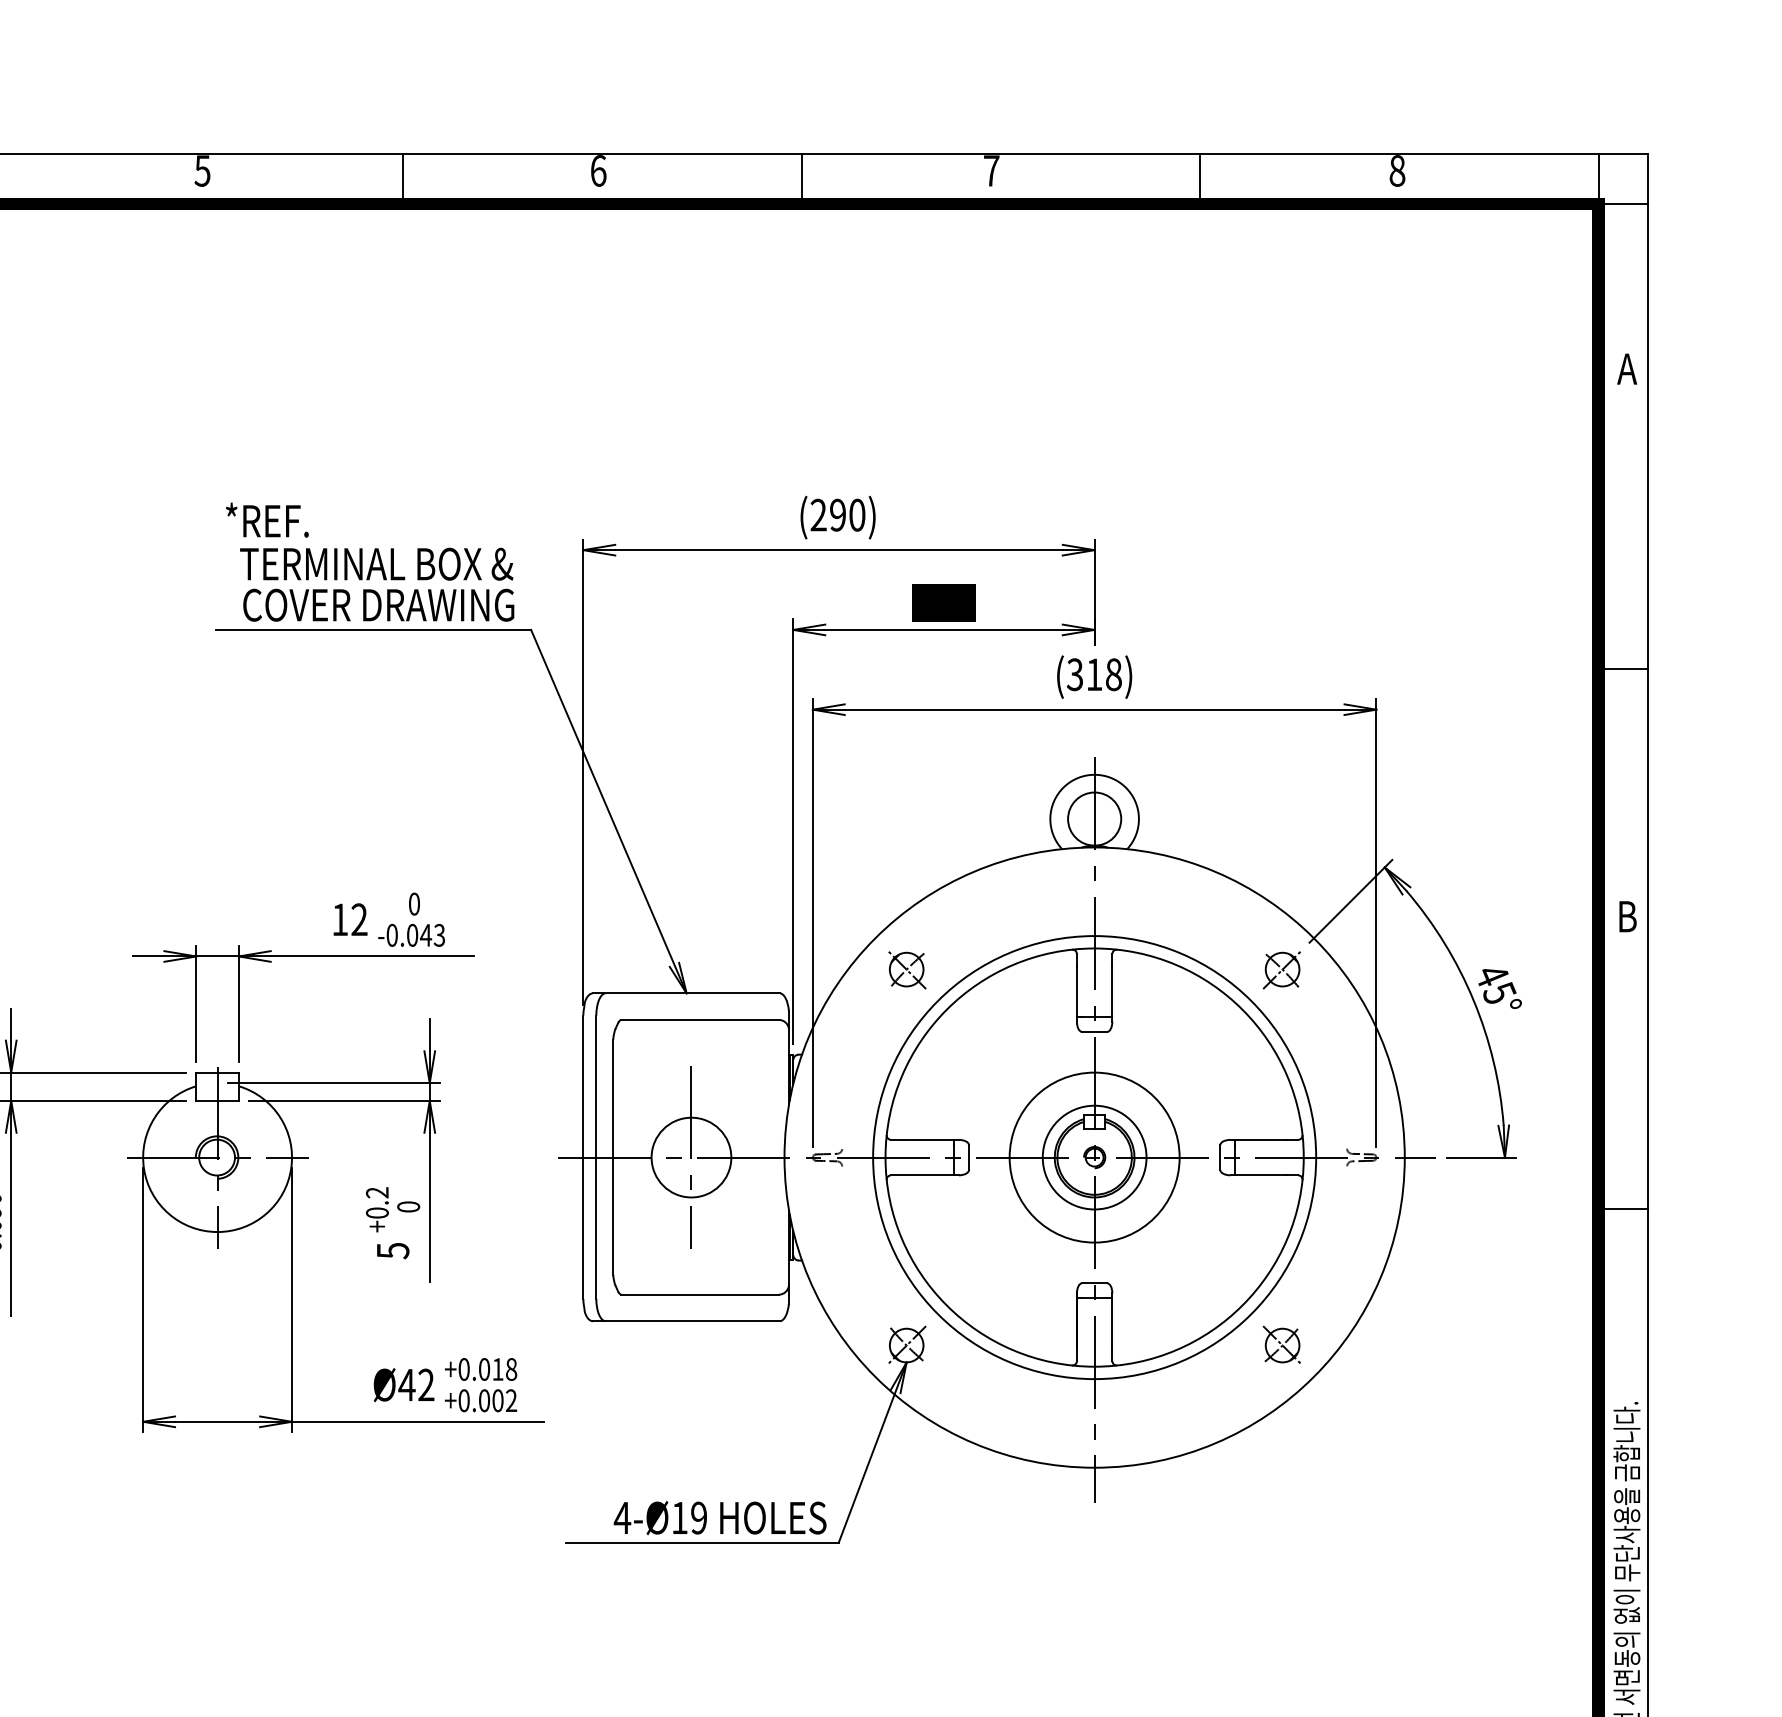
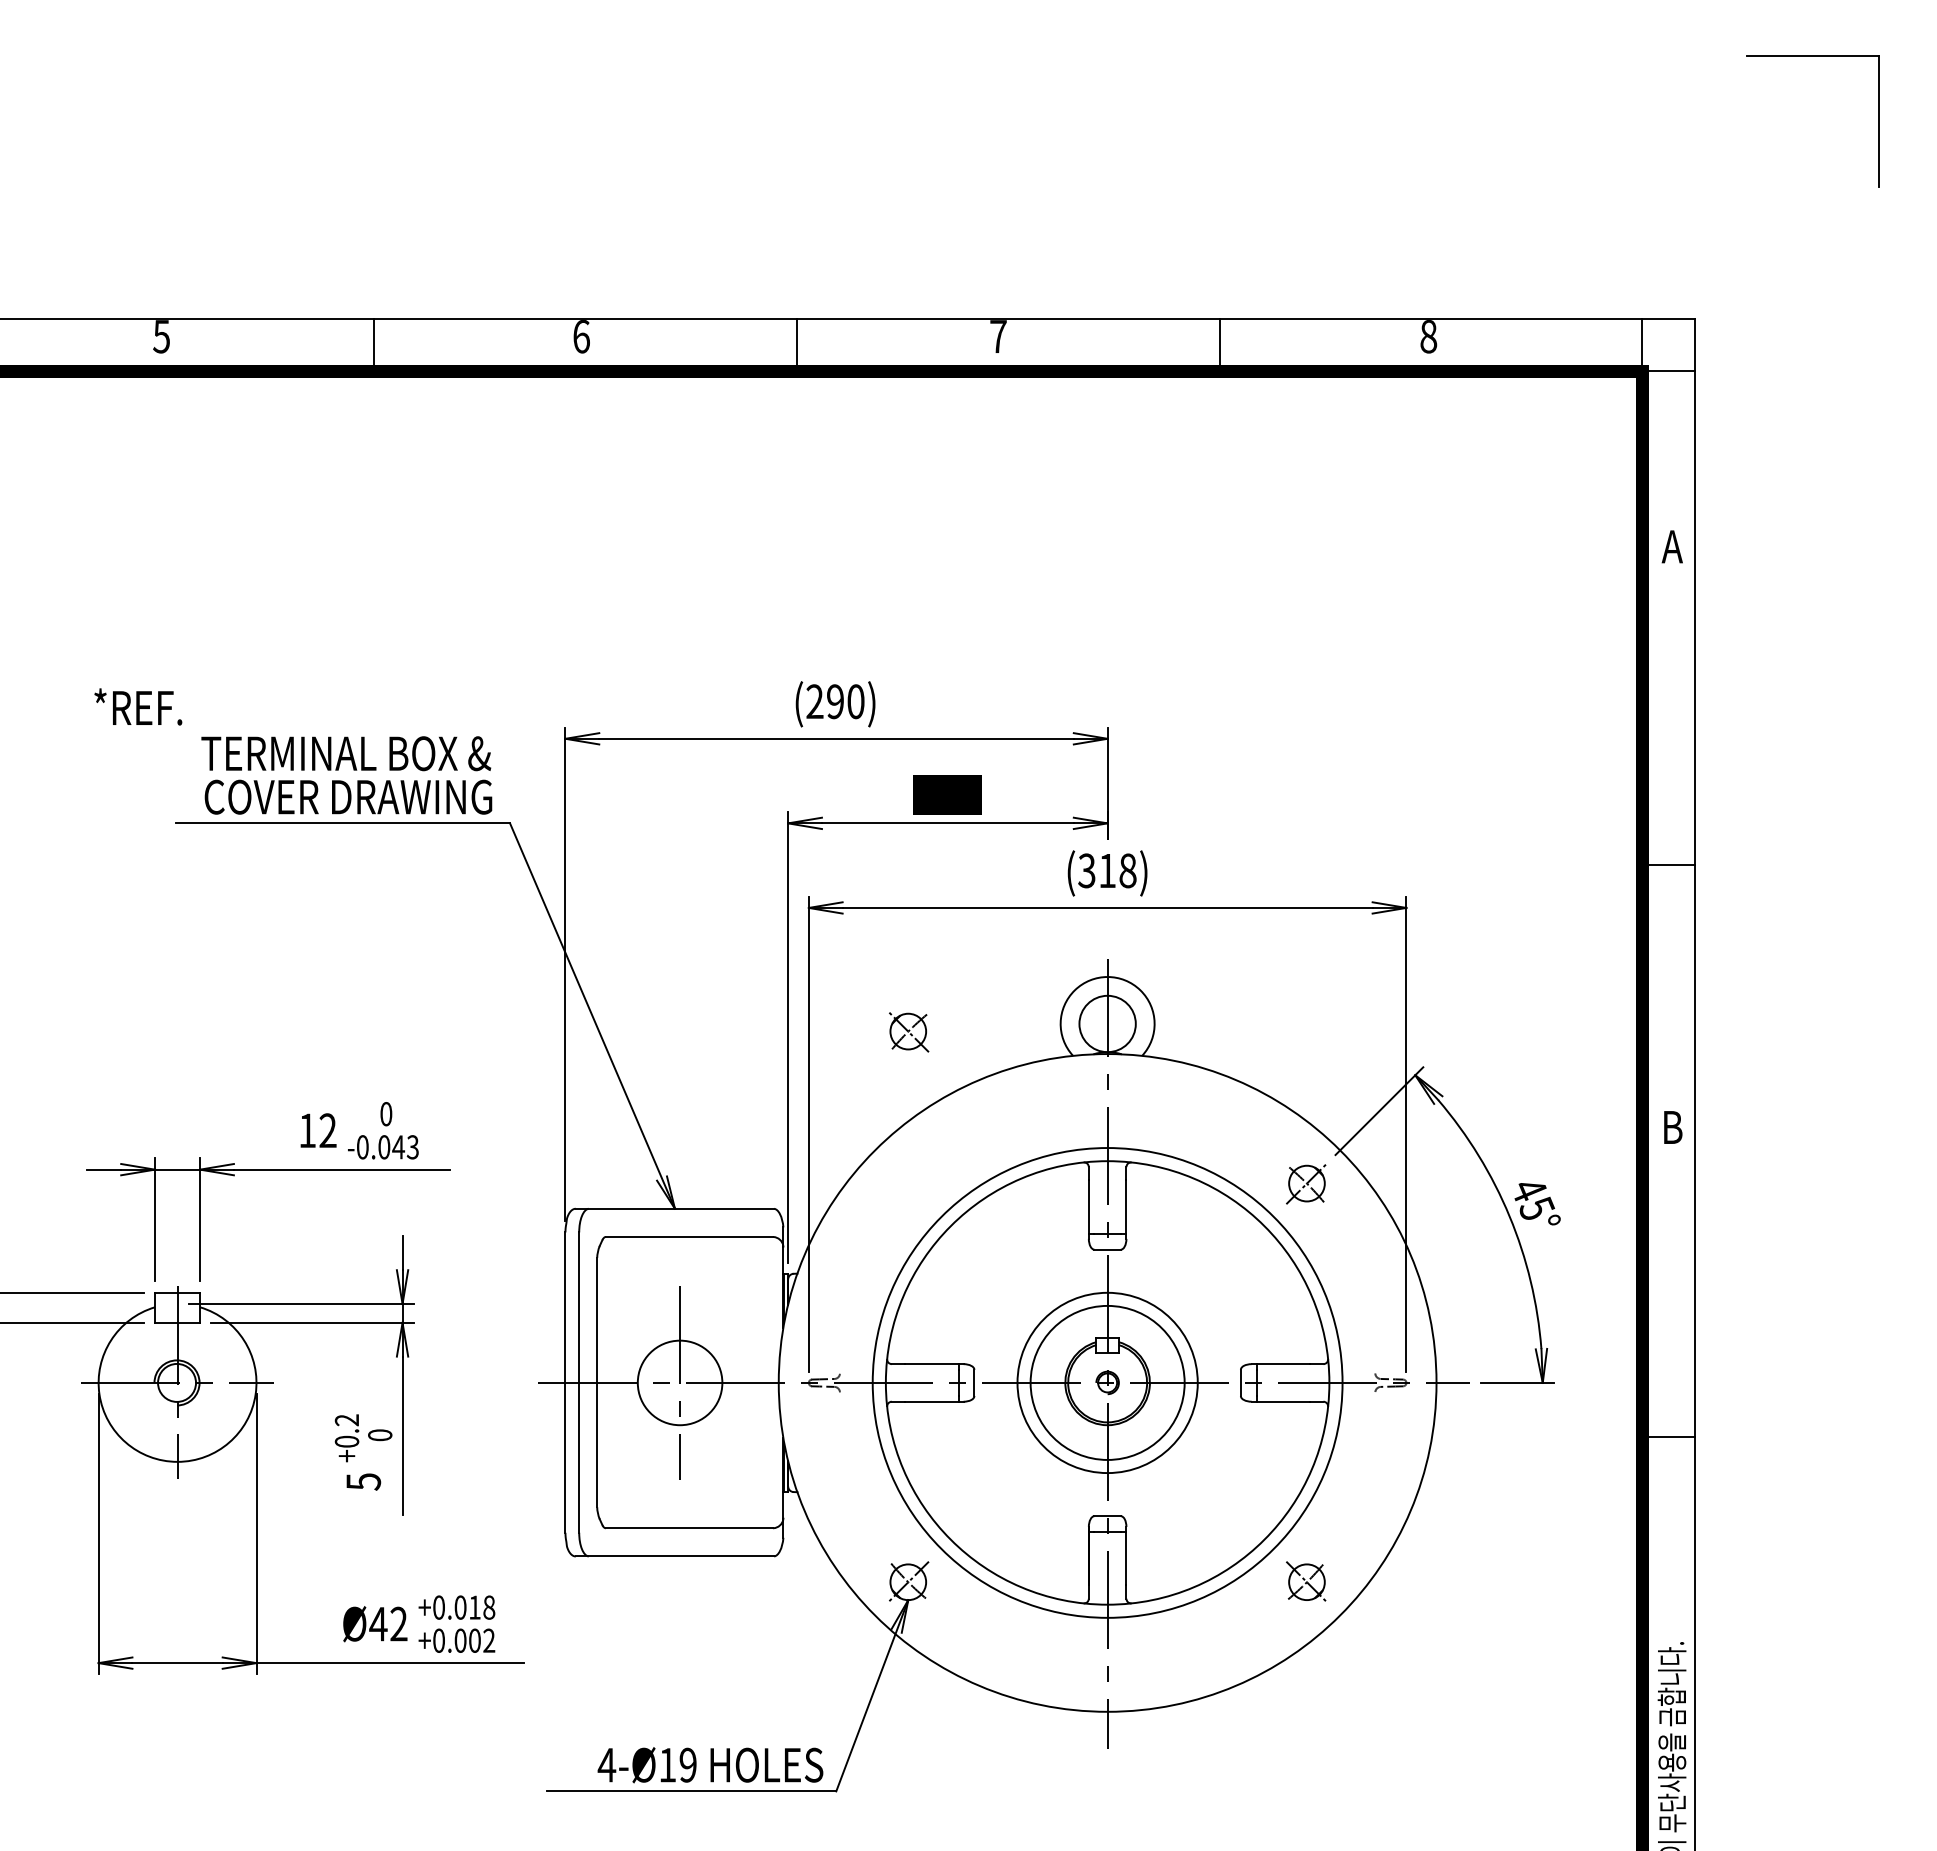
text: (267, 519) -> (138, 706), moved
part: (907, 970) -> (909, 1032), moved
circle: (1094, 1157) -> (1107, 1382), size x1.4

